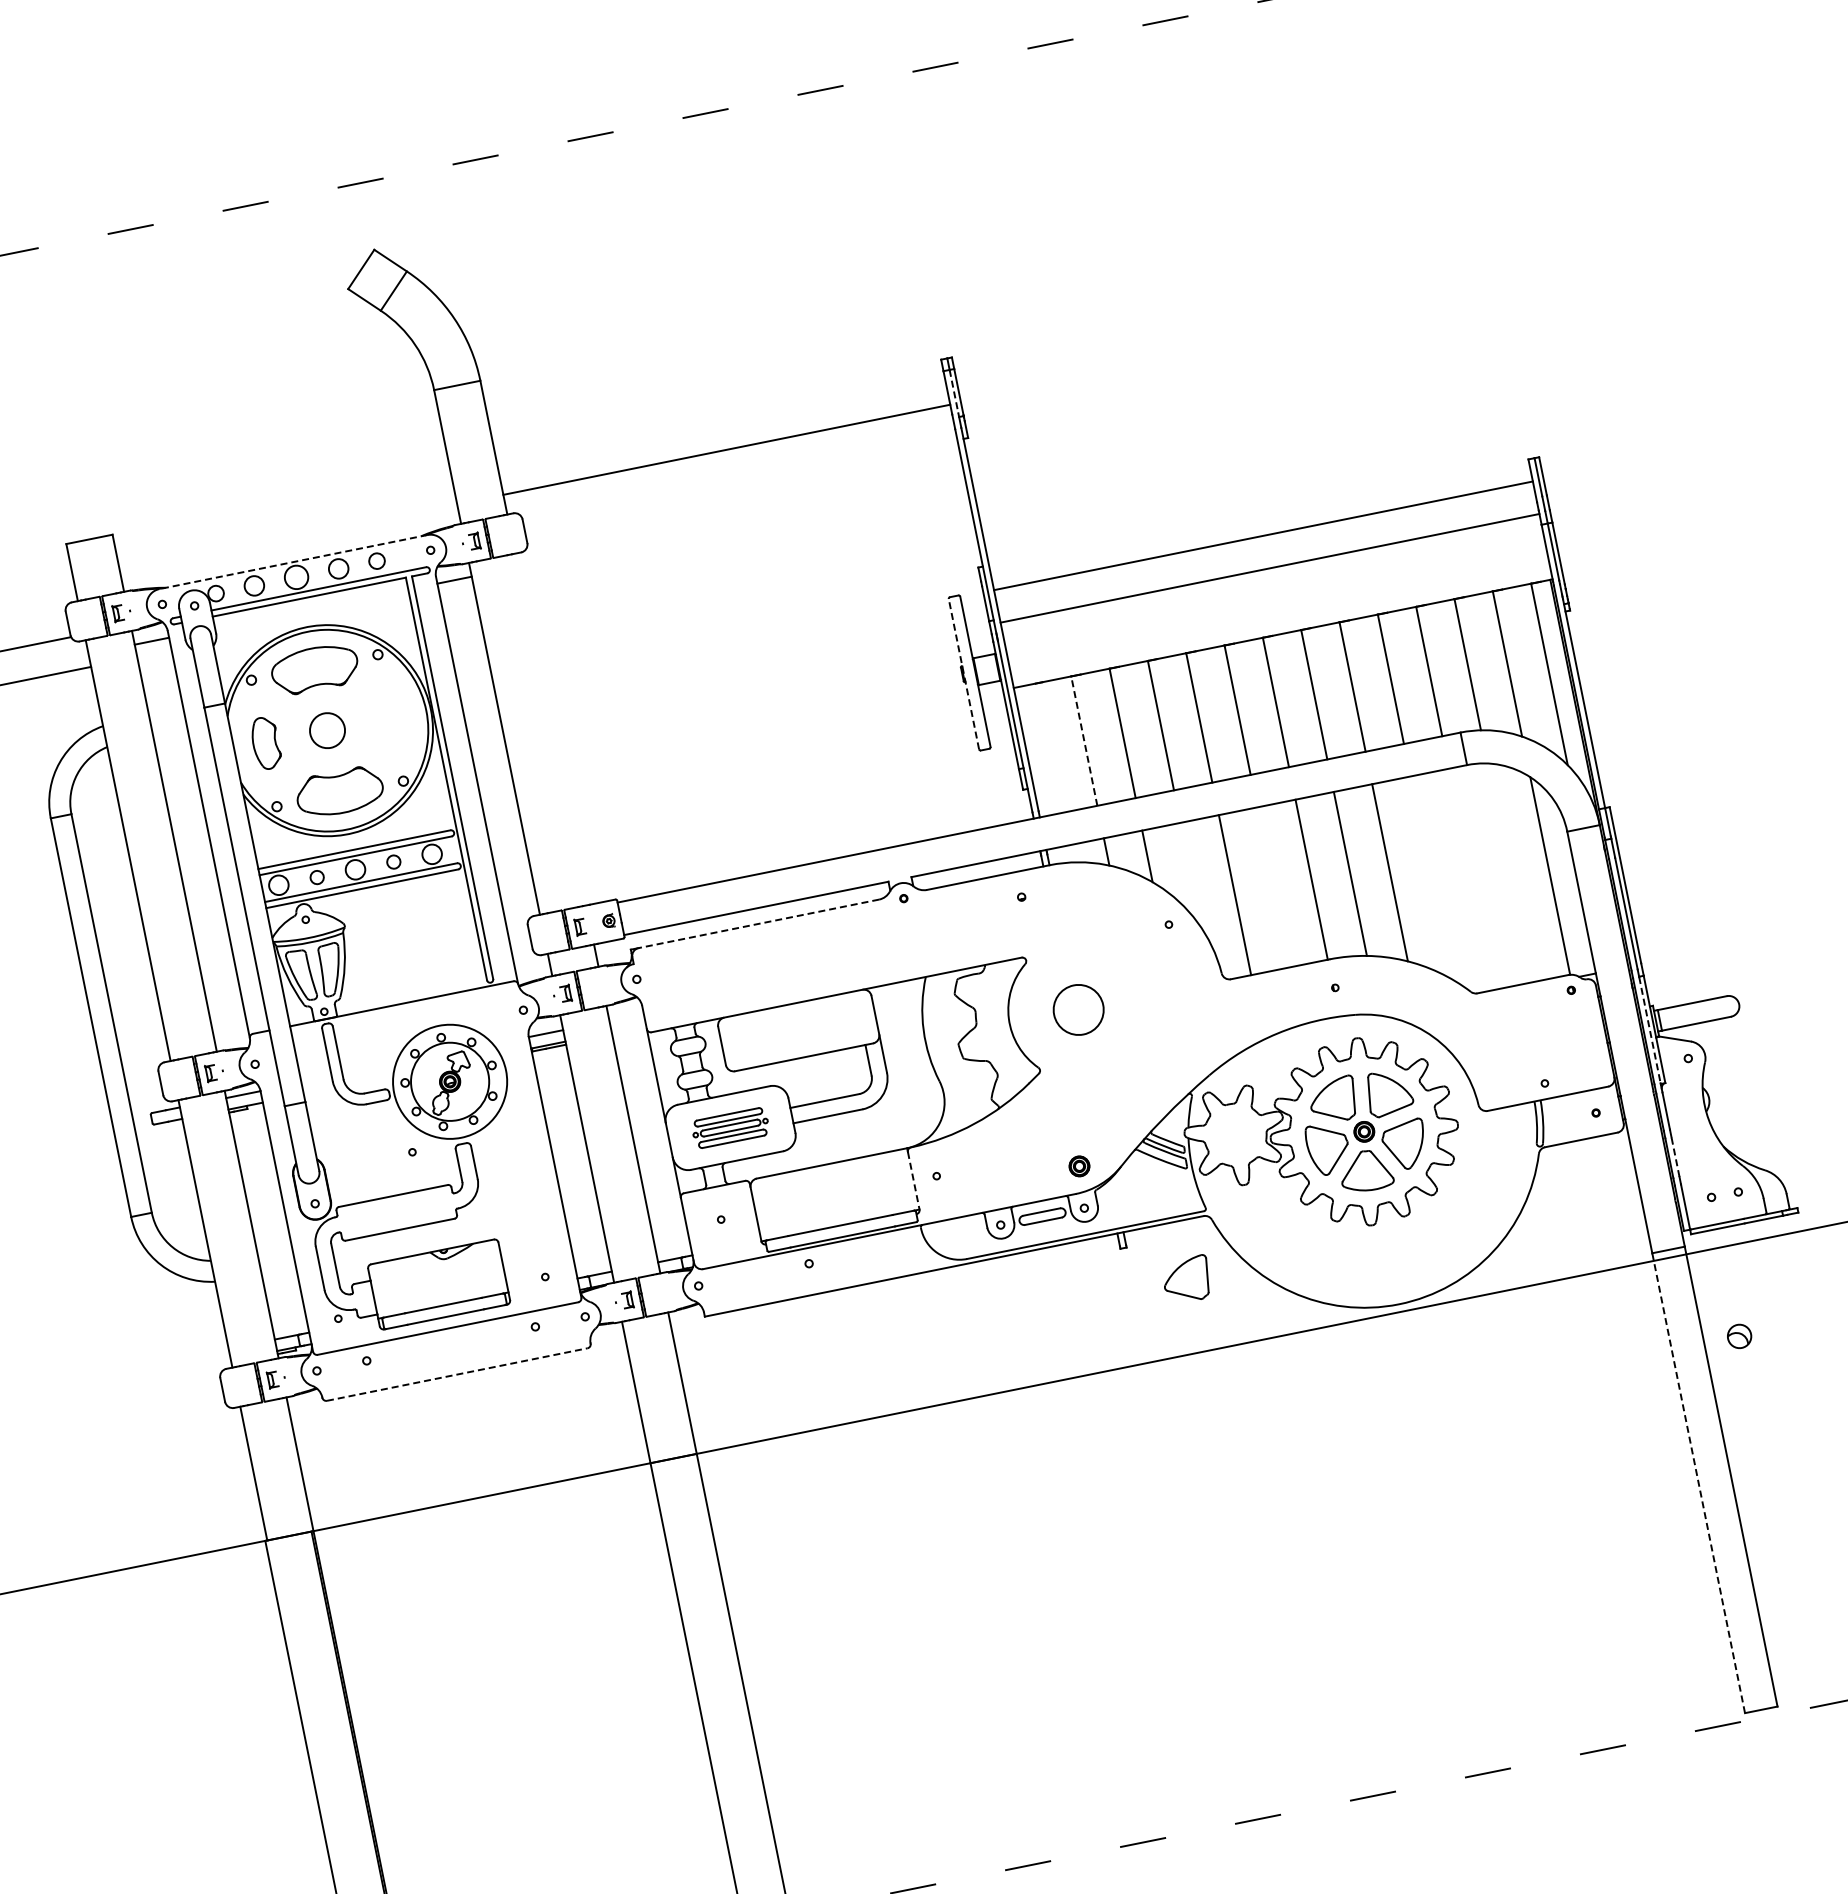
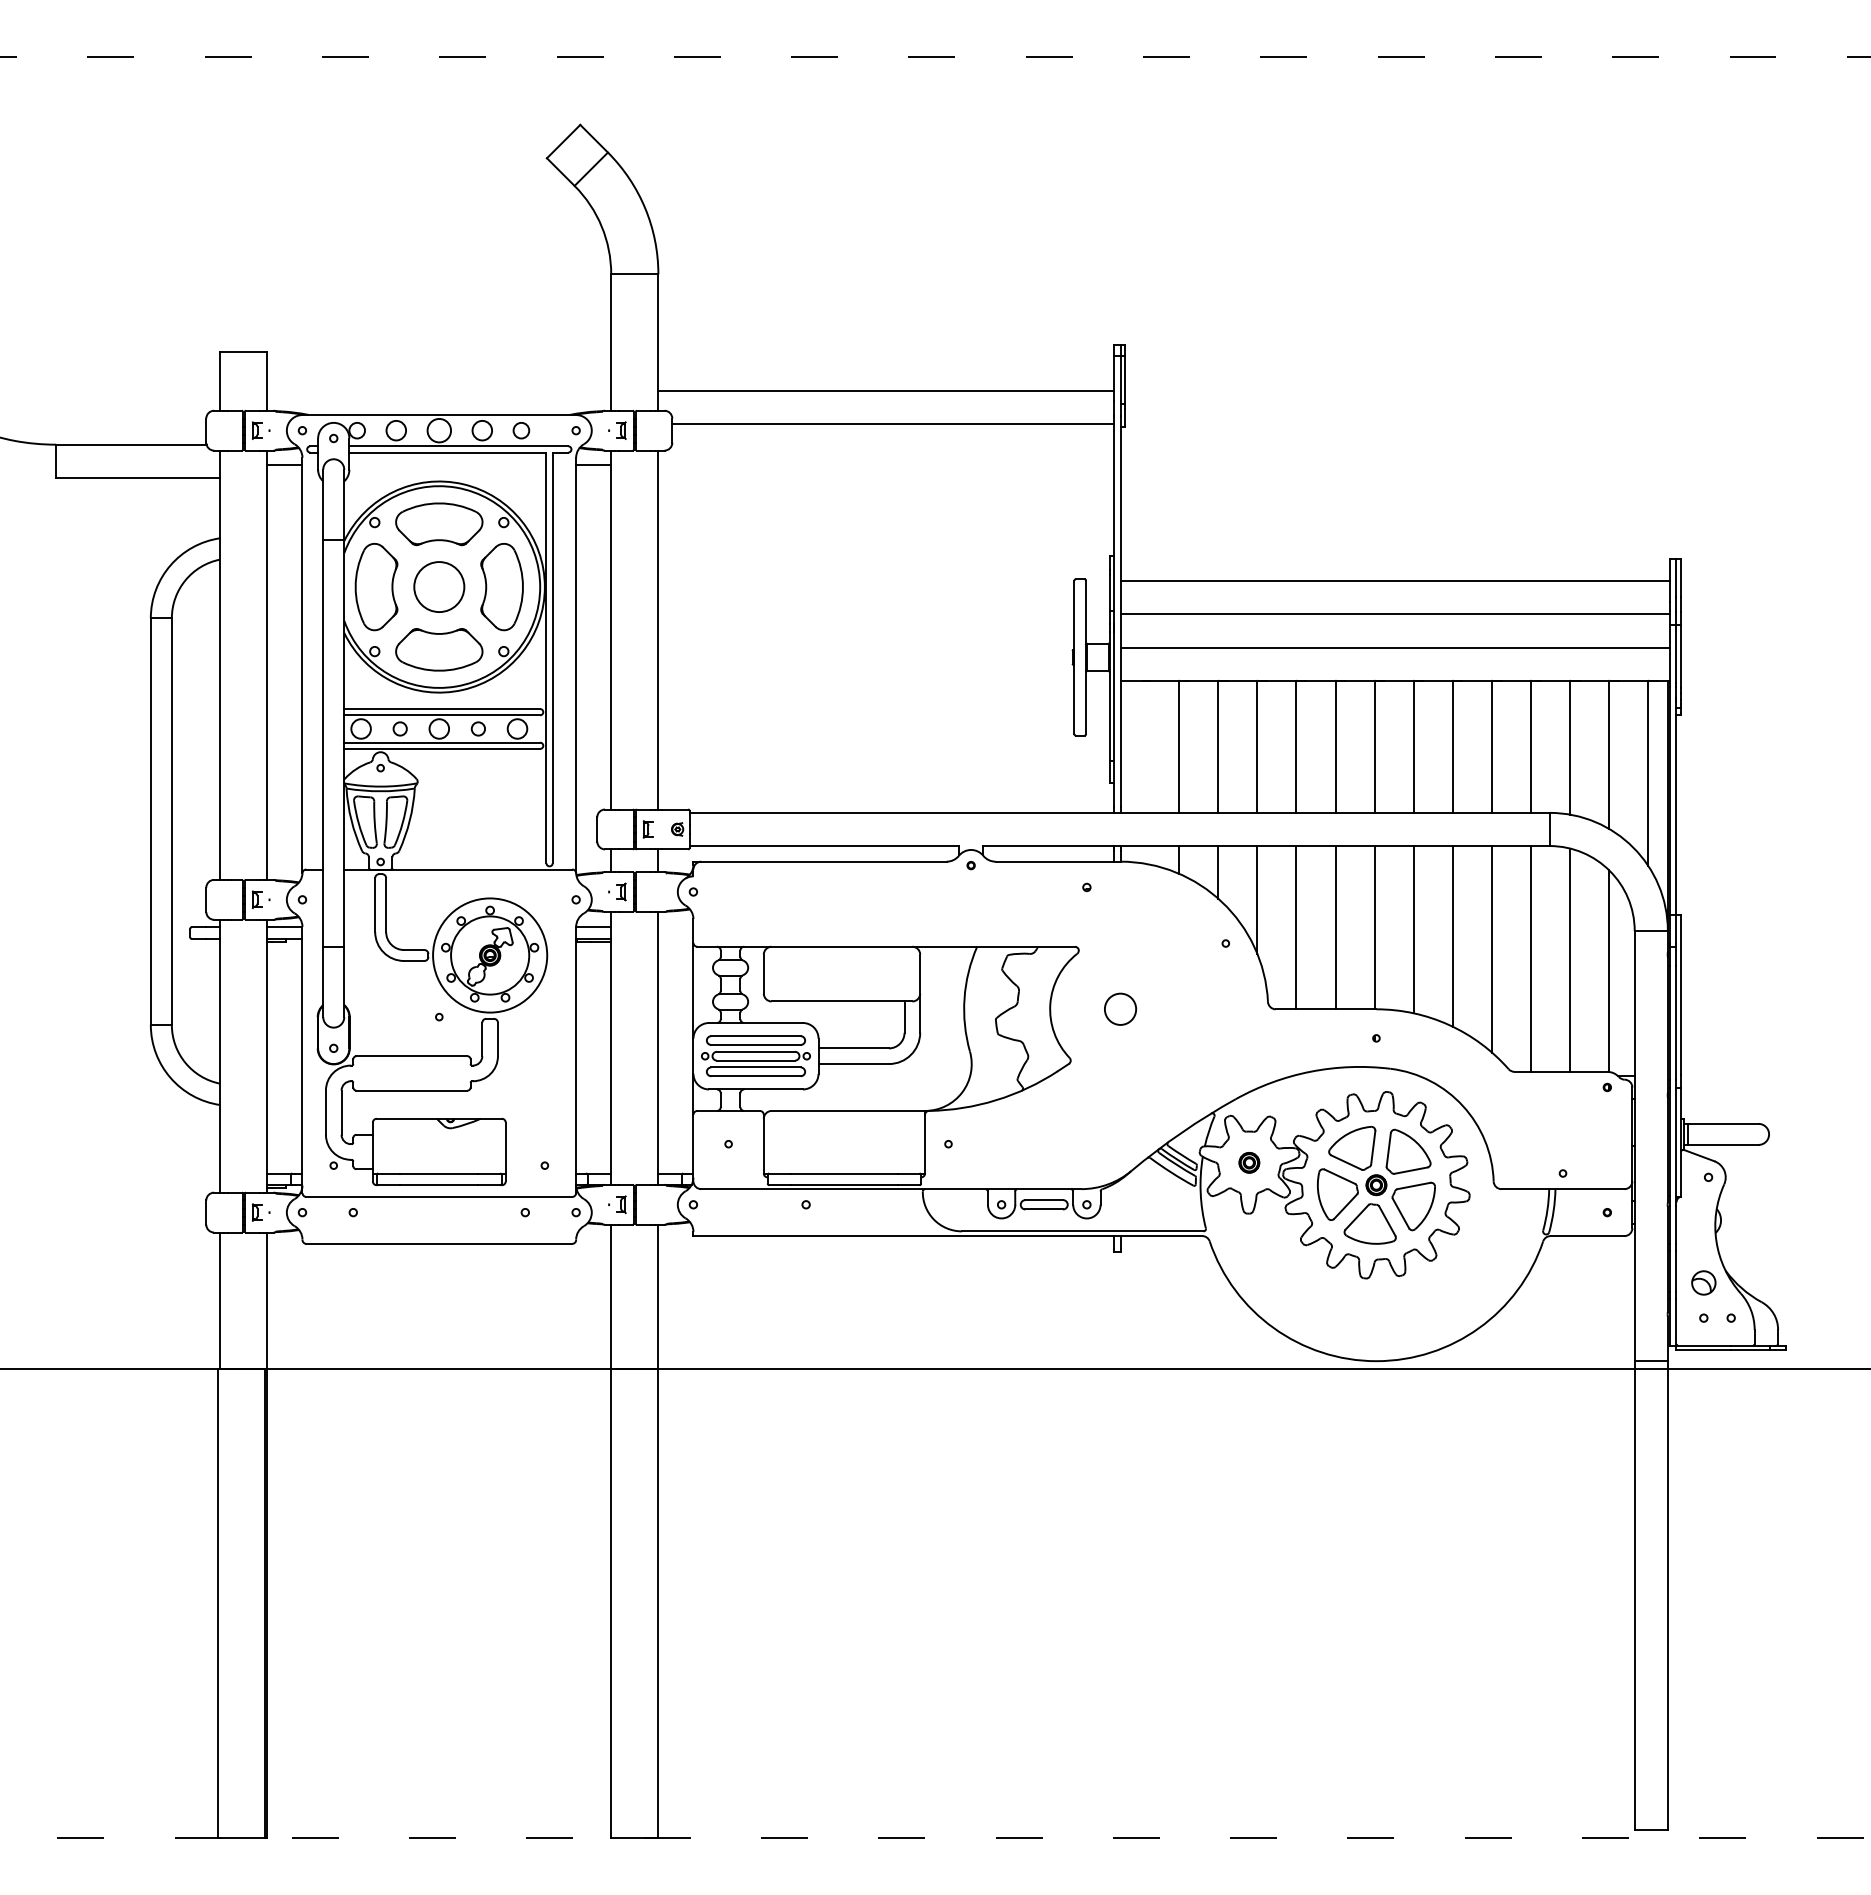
line: (954, 392) -> (1120, 379), dashed -> solid
line: (740, 480) -> (893, 423), added
line: (293, 562) -> (439, 415), dashed -> solid
line: (1276, 600) -> (1395, 647), added
line: (964, 674) -> (1074, 657), dashed -> solid
part: (388, 717) -> (501, 586), added
line: (550, 728) -> (658, 629), added
circle: (327, 730) -> (439, 586), size x1.43
line: (1084, 740) -> (1179, 746), dashed -> solid
part: (265, 743) -> (376, 587), size x1.67
line: (1509, 872) -> (1570, 959), added
line: (1191, 875) -> (1257, 899), added
line: (1430, 878) -> (1491, 949), added
line: (1471, 878) -> (1531, 958), added
line: (1273, 887) -> (1335, 927), added
line: (759, 923) -> (824, 861), dashed -> solid
circle: (1078, 1009) -> (1120, 1008), size x0.62
line: (1650, 1030) -> (1676, 1142), dashed -> solid
part: (730, 1128) -> (755, 1056), size x1.43
line: (1675, 1156) -> (1676, 1270), dashed -> solid
part: (1079, 1166) -> (1249, 1162), moved
line: (914, 1181) -> (925, 1144), dashed -> solid
part: (1187, 1280) -> (1173, 1295), removed
part: (1739, 1336) -> (1703, 1282), moved
line: (457, 1374) -> (439, 1243), dashed -> solid
line: (1698, 1483) -> (1634, 1595), dashed -> solid

